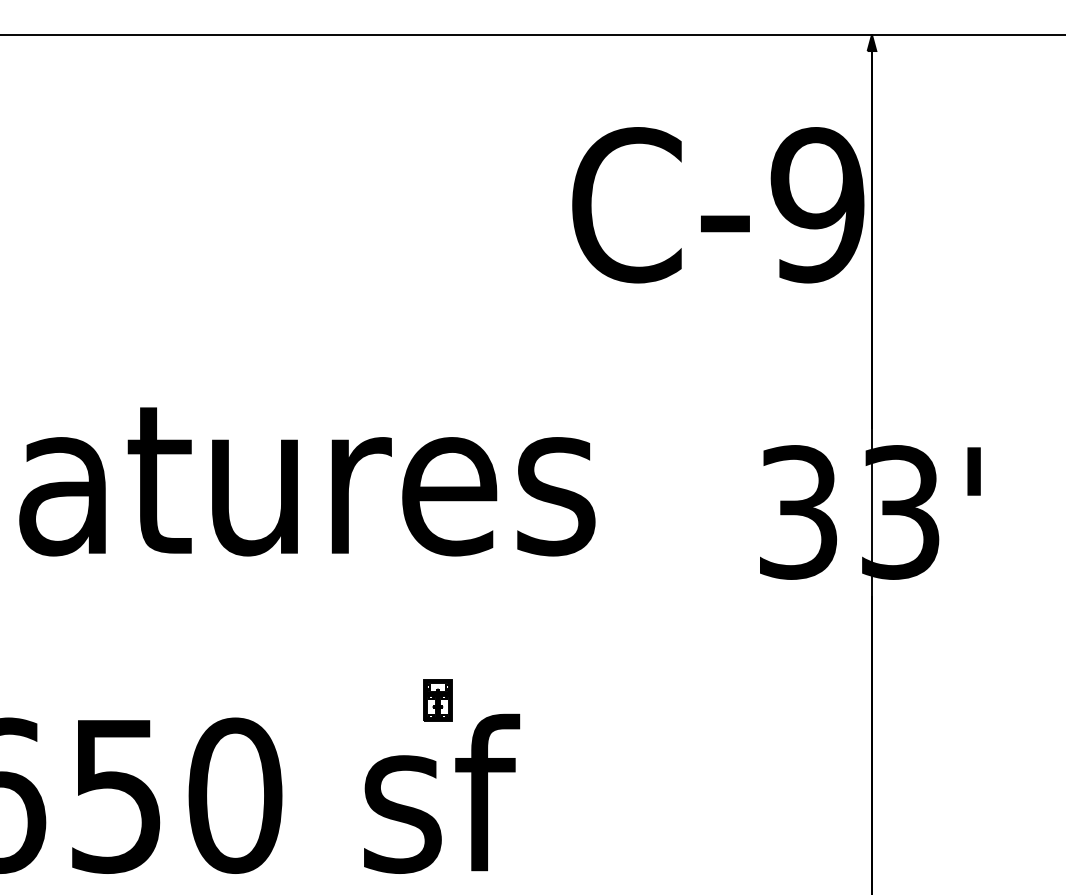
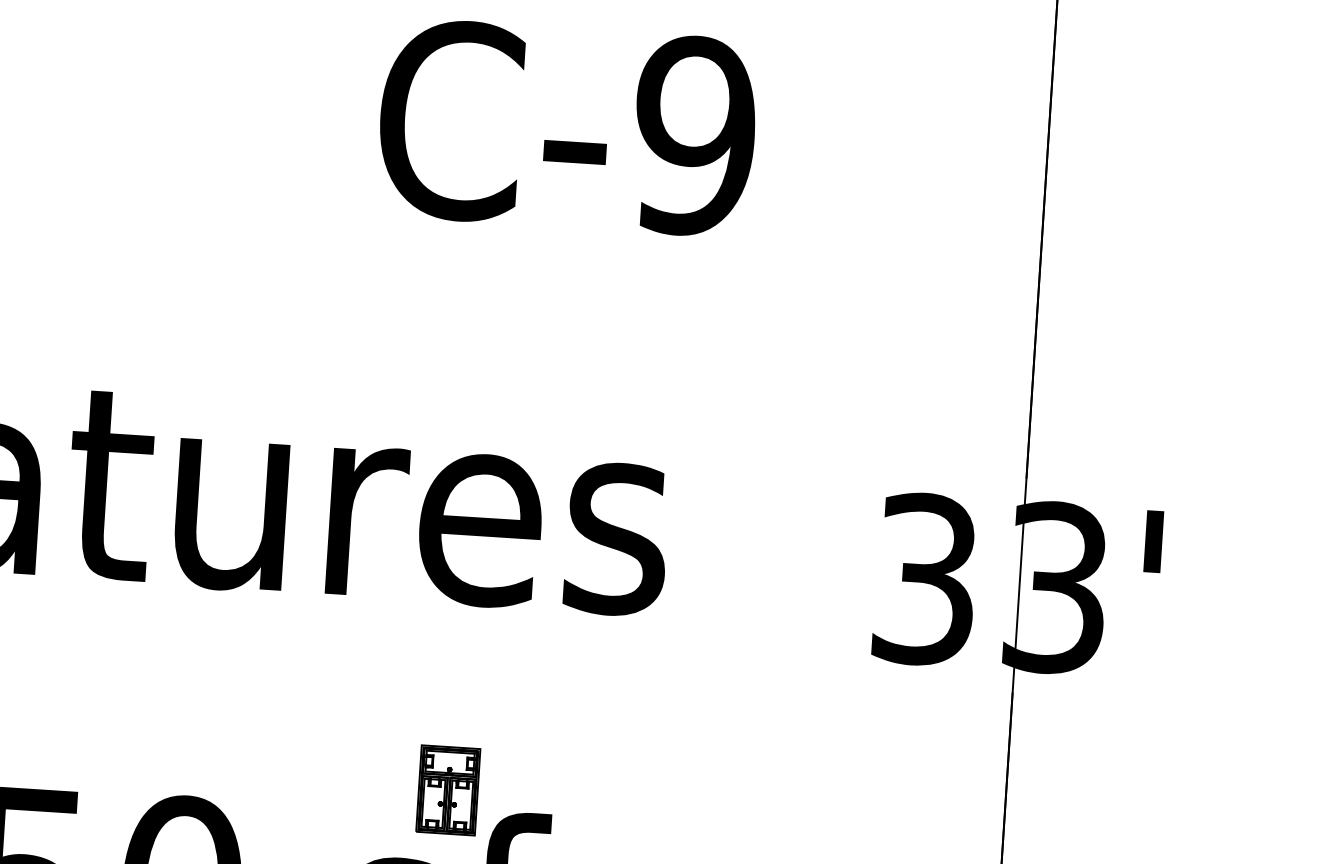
text: (718, 205) -> (567, 128), moved
part: (437, 700) -> (447, 790), size x1.67

